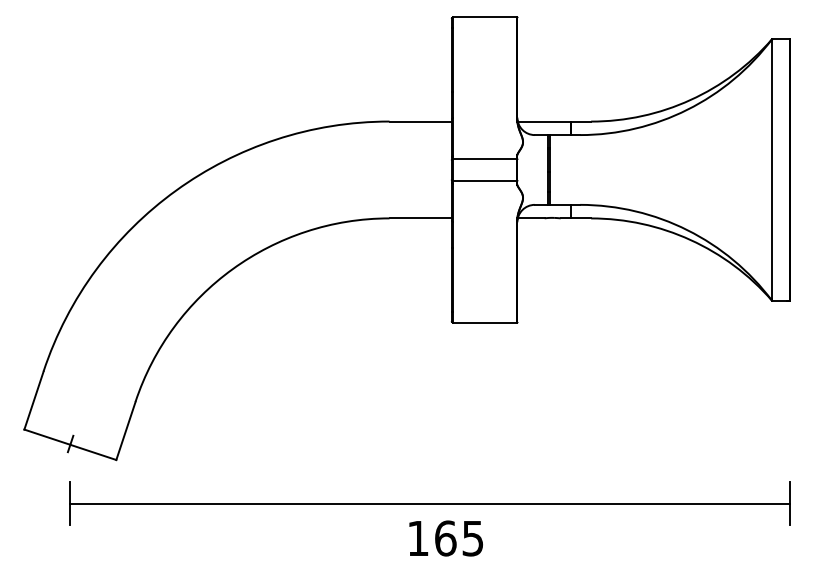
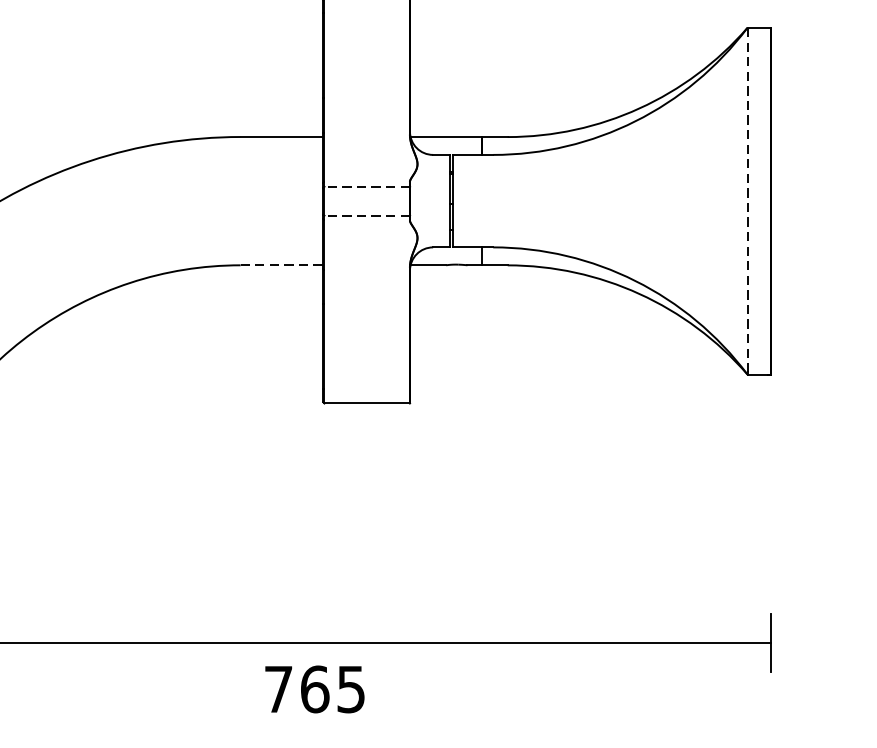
line: (484, 159) -> (366, 187), solid -> dashed
line: (772, 168) -> (747, 199), solid -> dashed
line: (484, 180) -> (366, 215), solid -> dashed
line: (421, 218) -> (282, 265), solid -> dashed
text: (418, 538) -> (278, 689), 165 -> 765

